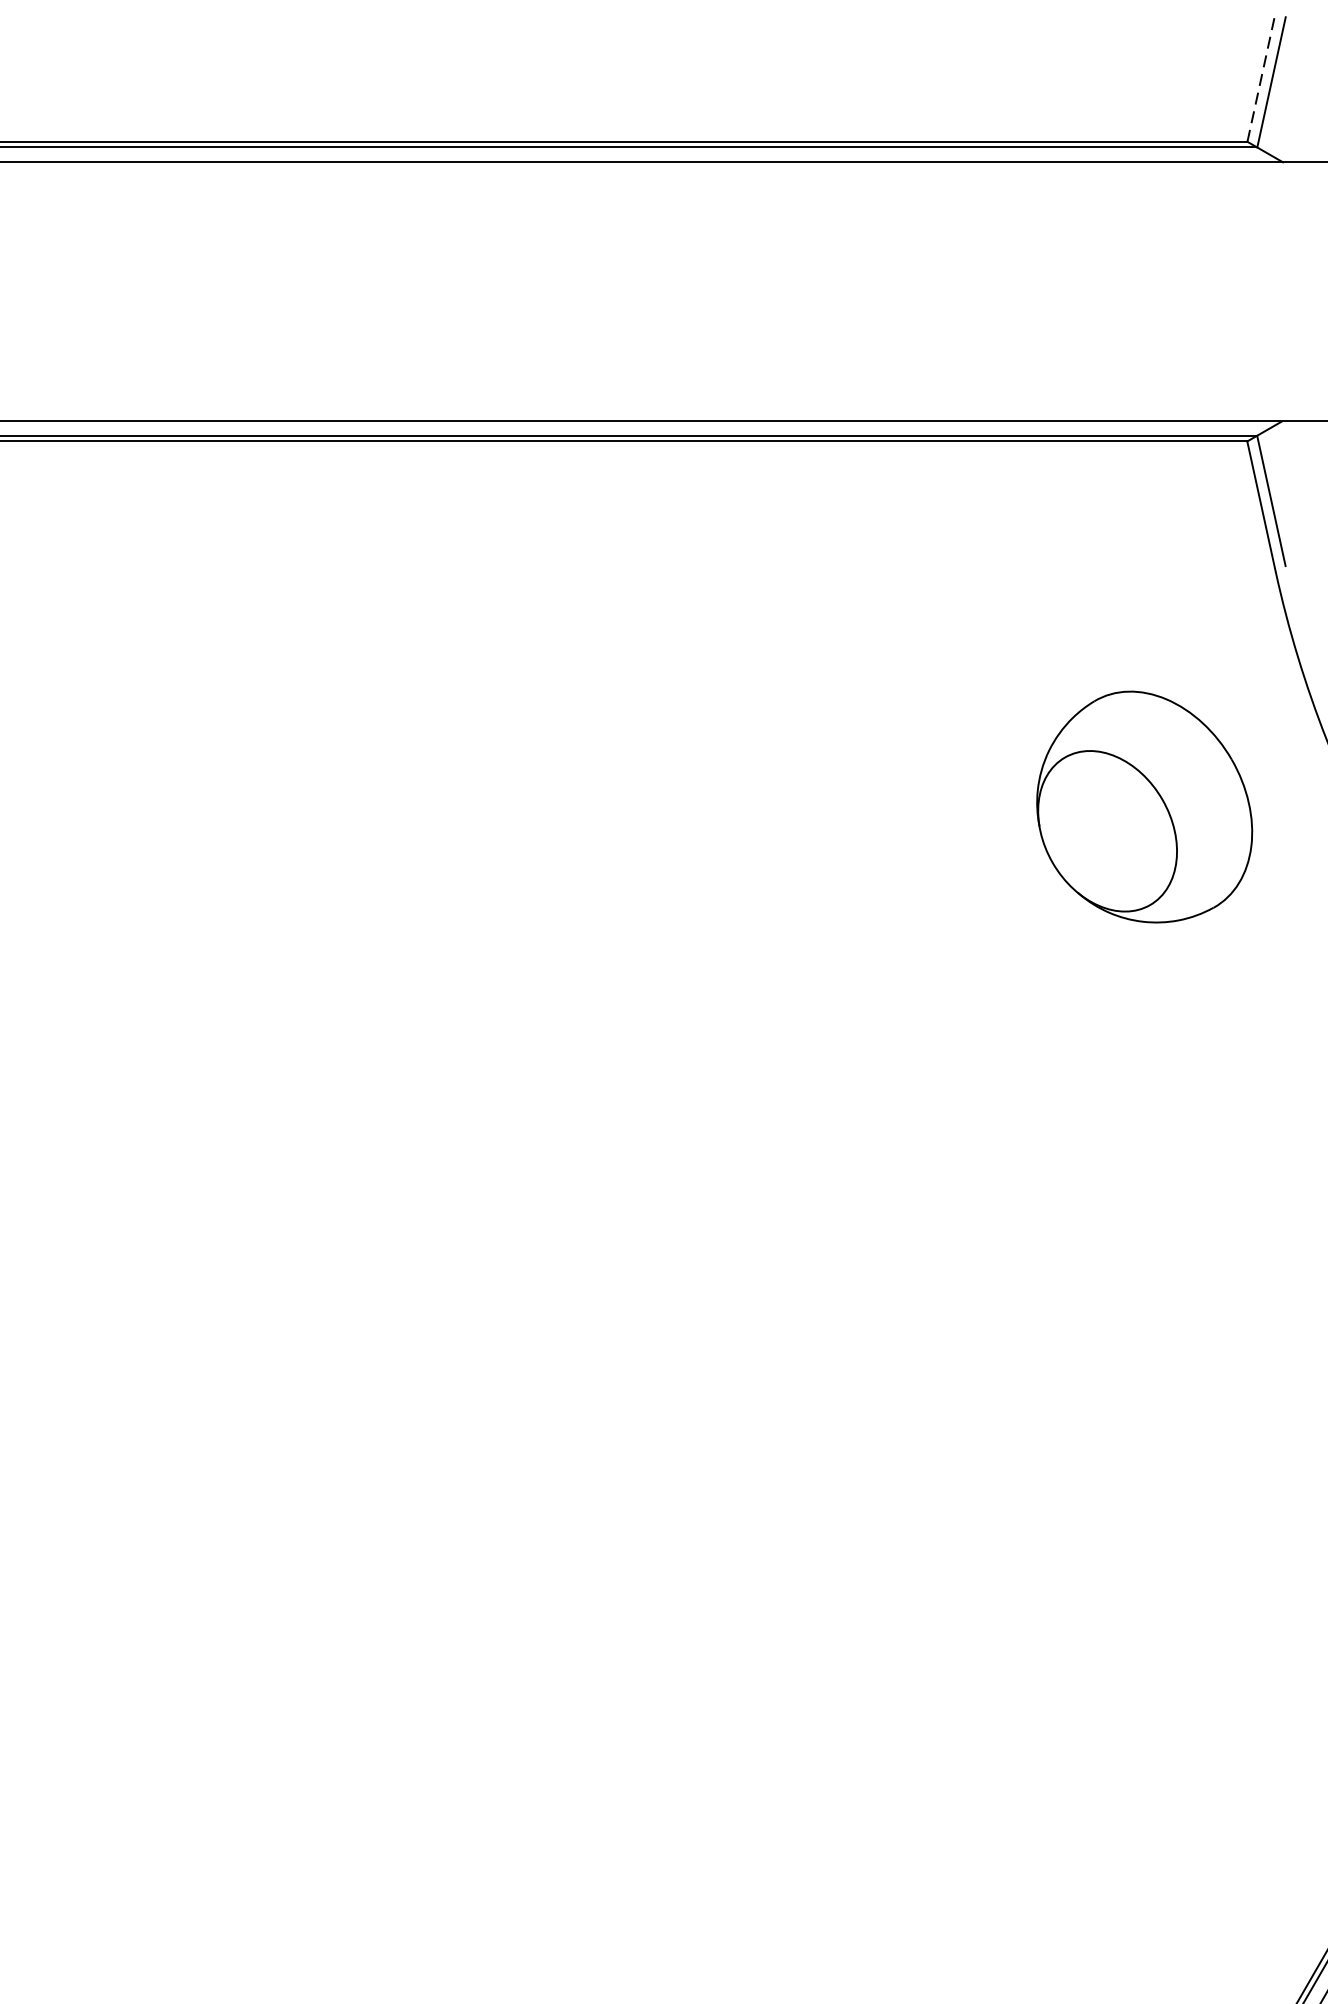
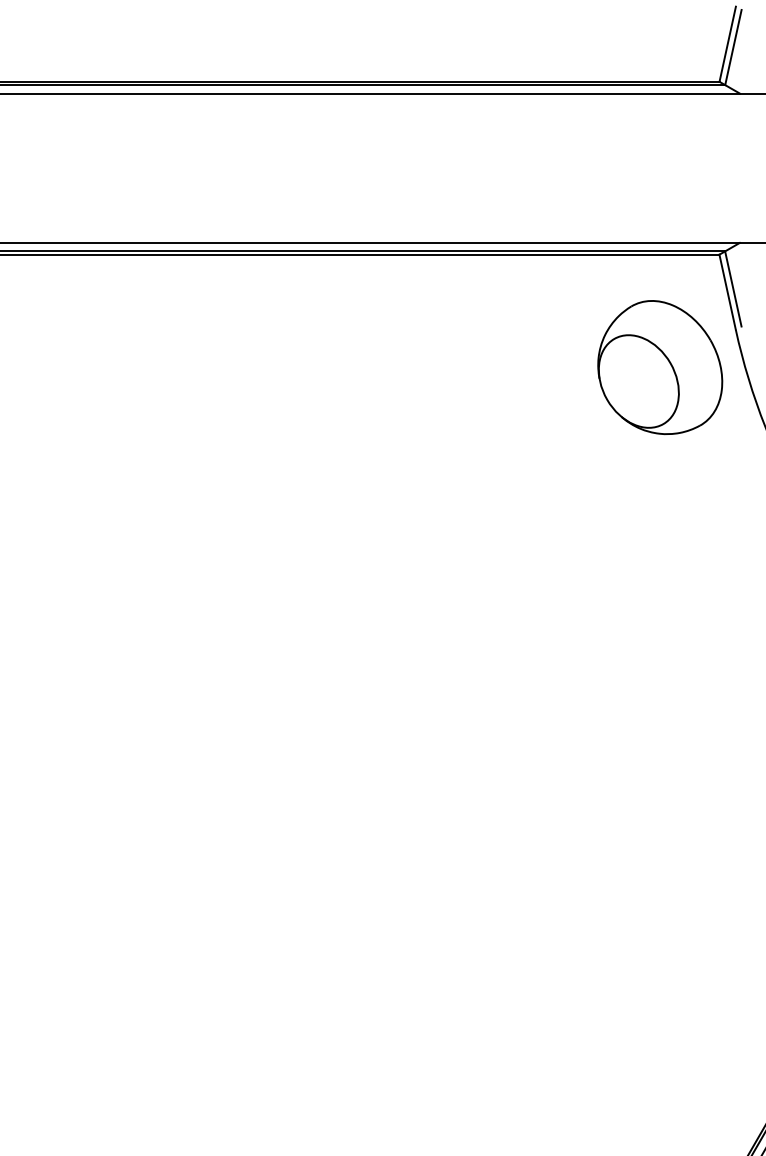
line: (1261, 75) -> (727, 43), dashed -> solid
part: (1145, 806) -> (660, 367), moved

